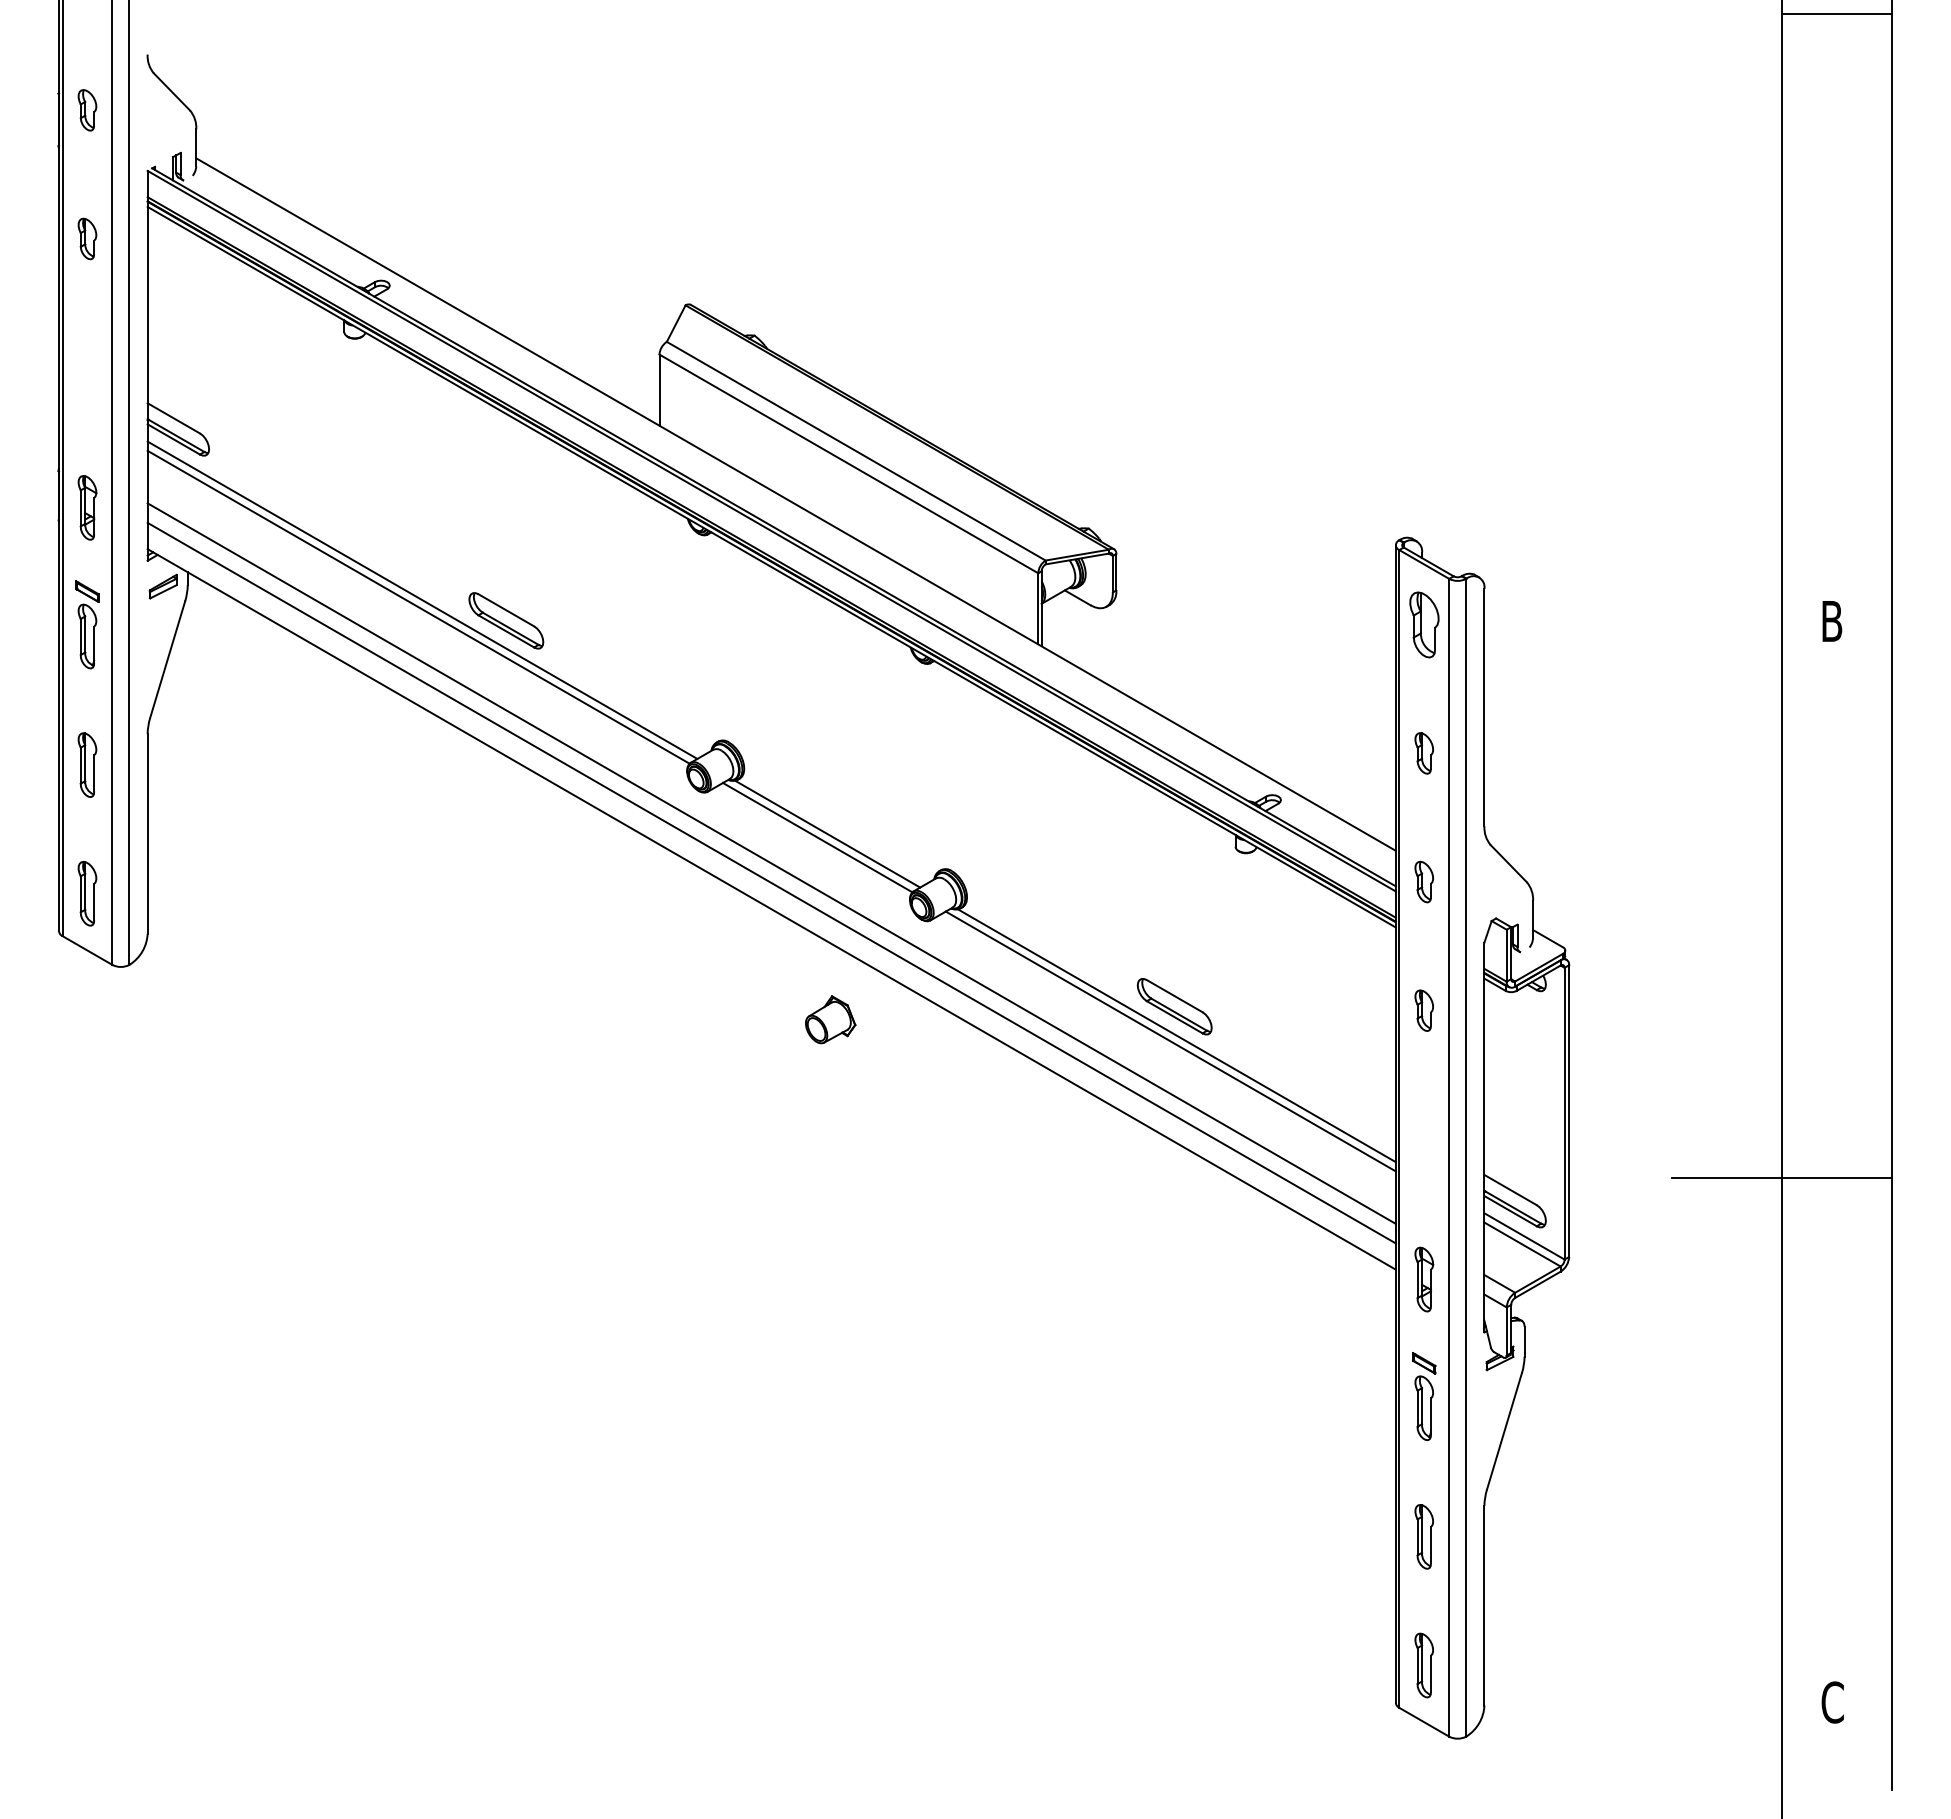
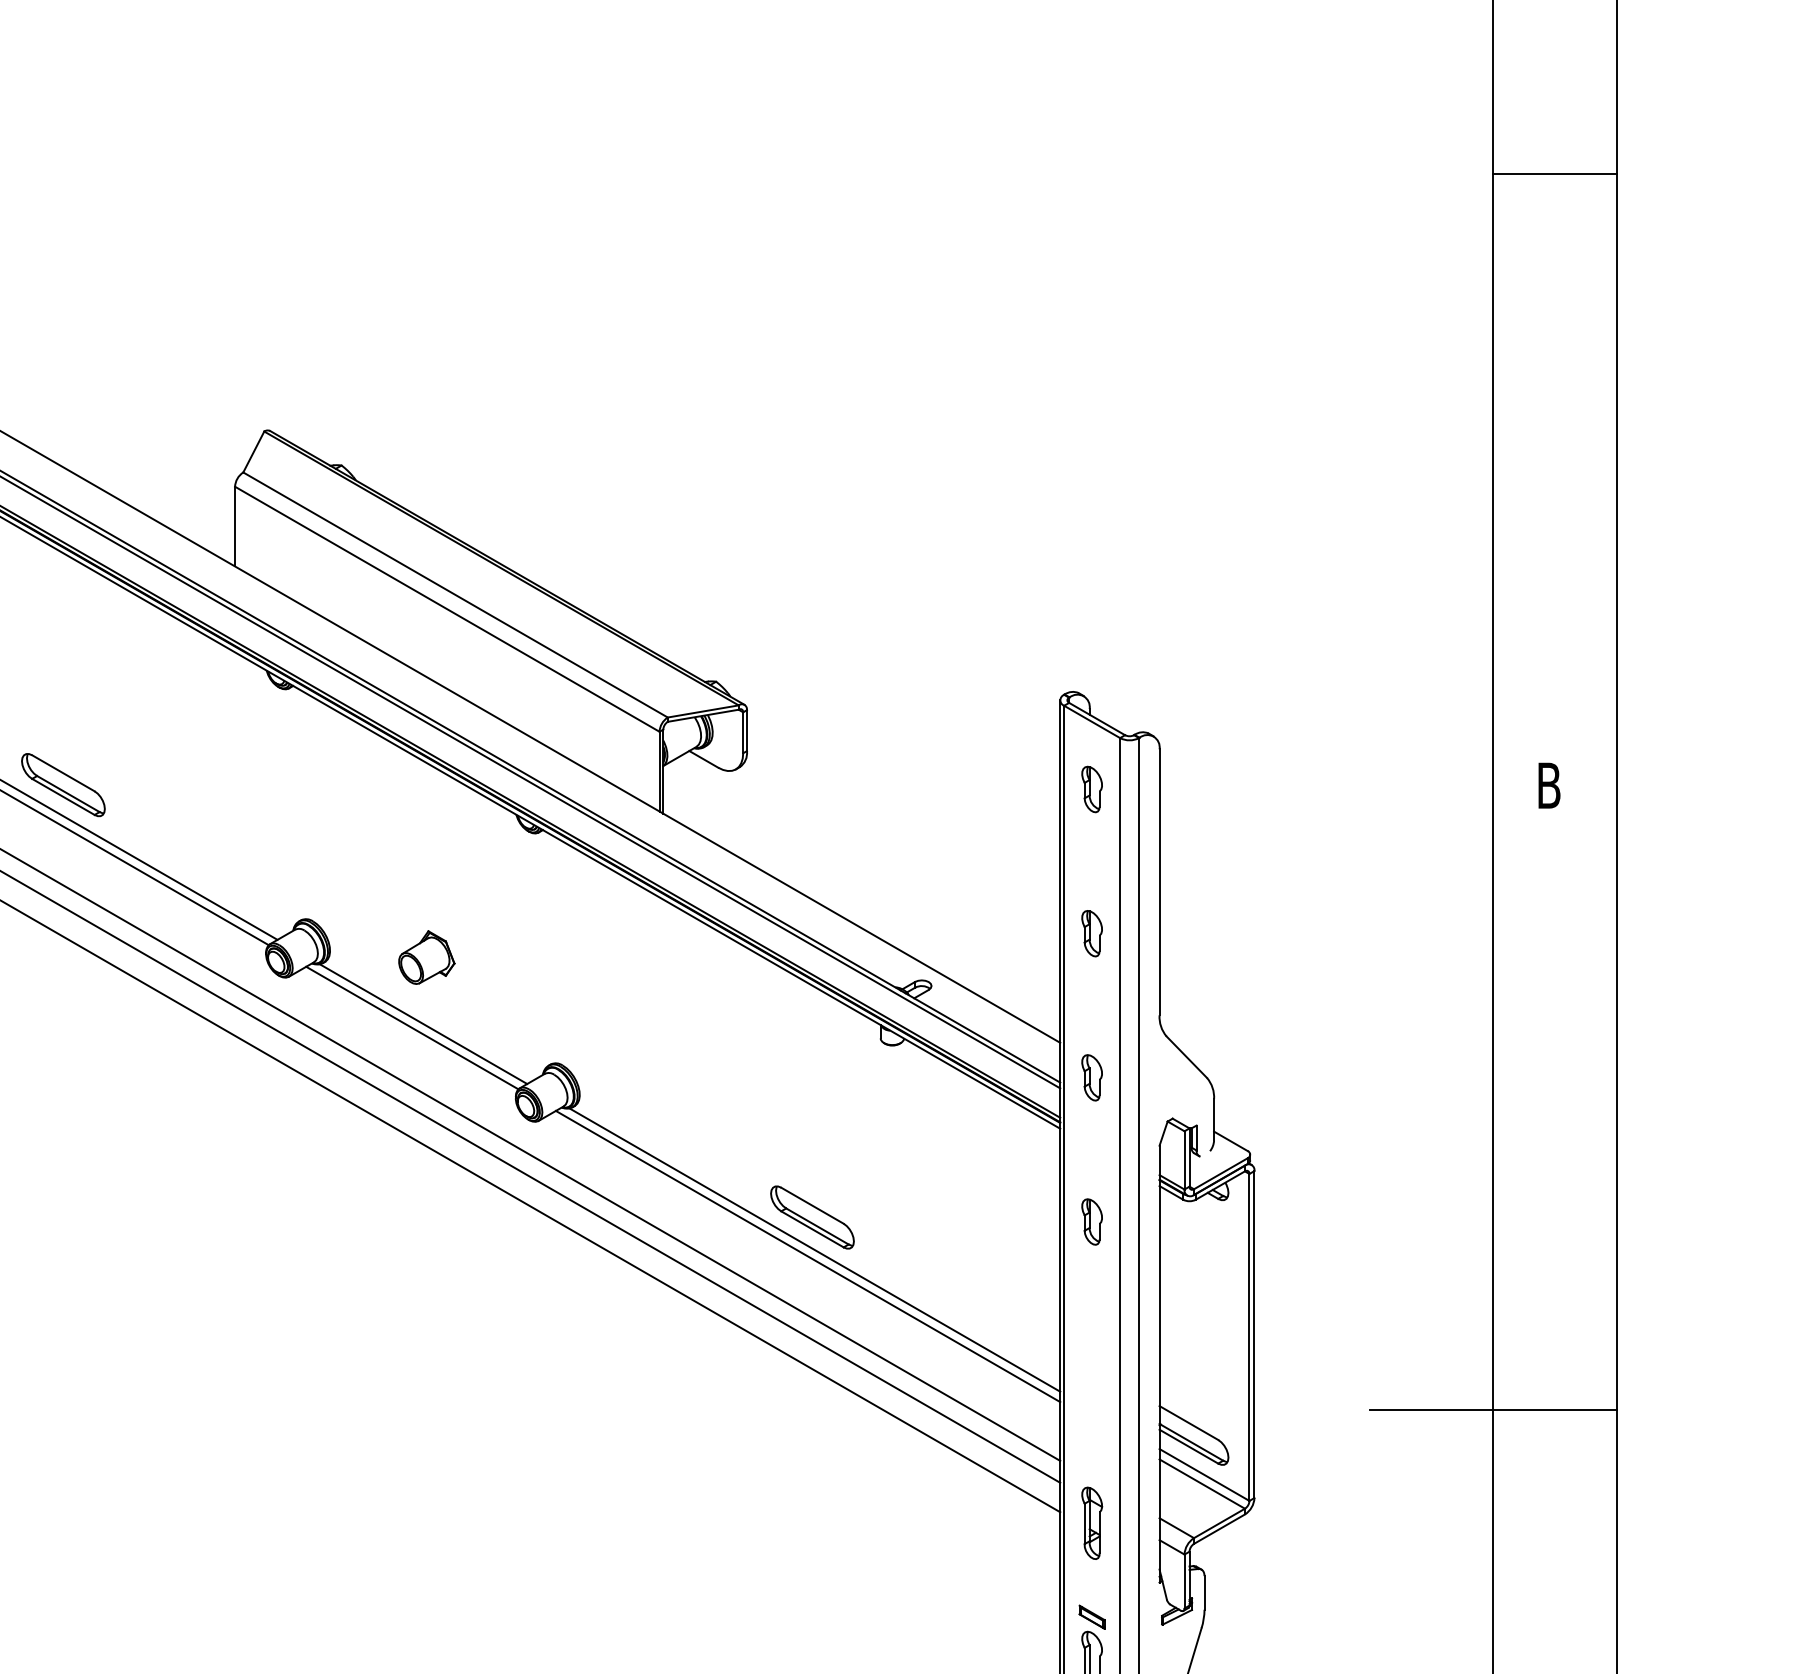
line: (1837, 14) -> (1555, 173), moved
part: (1423, 624) -> (1091, 789), size x0.62
part: (830, 1019) -> (426, 957), moved

